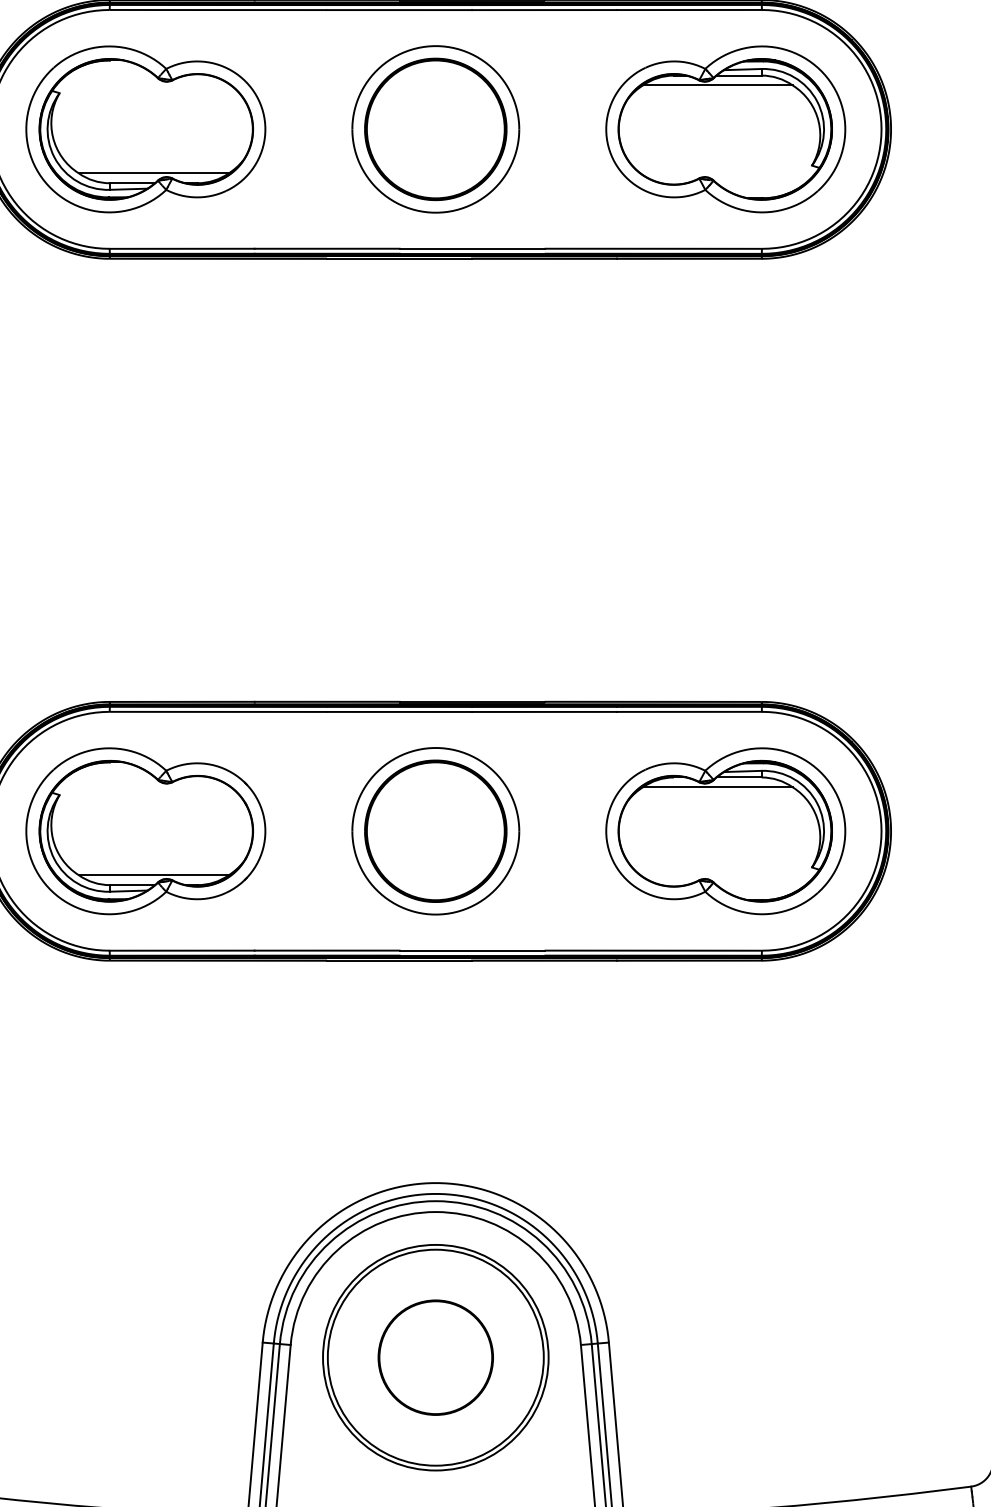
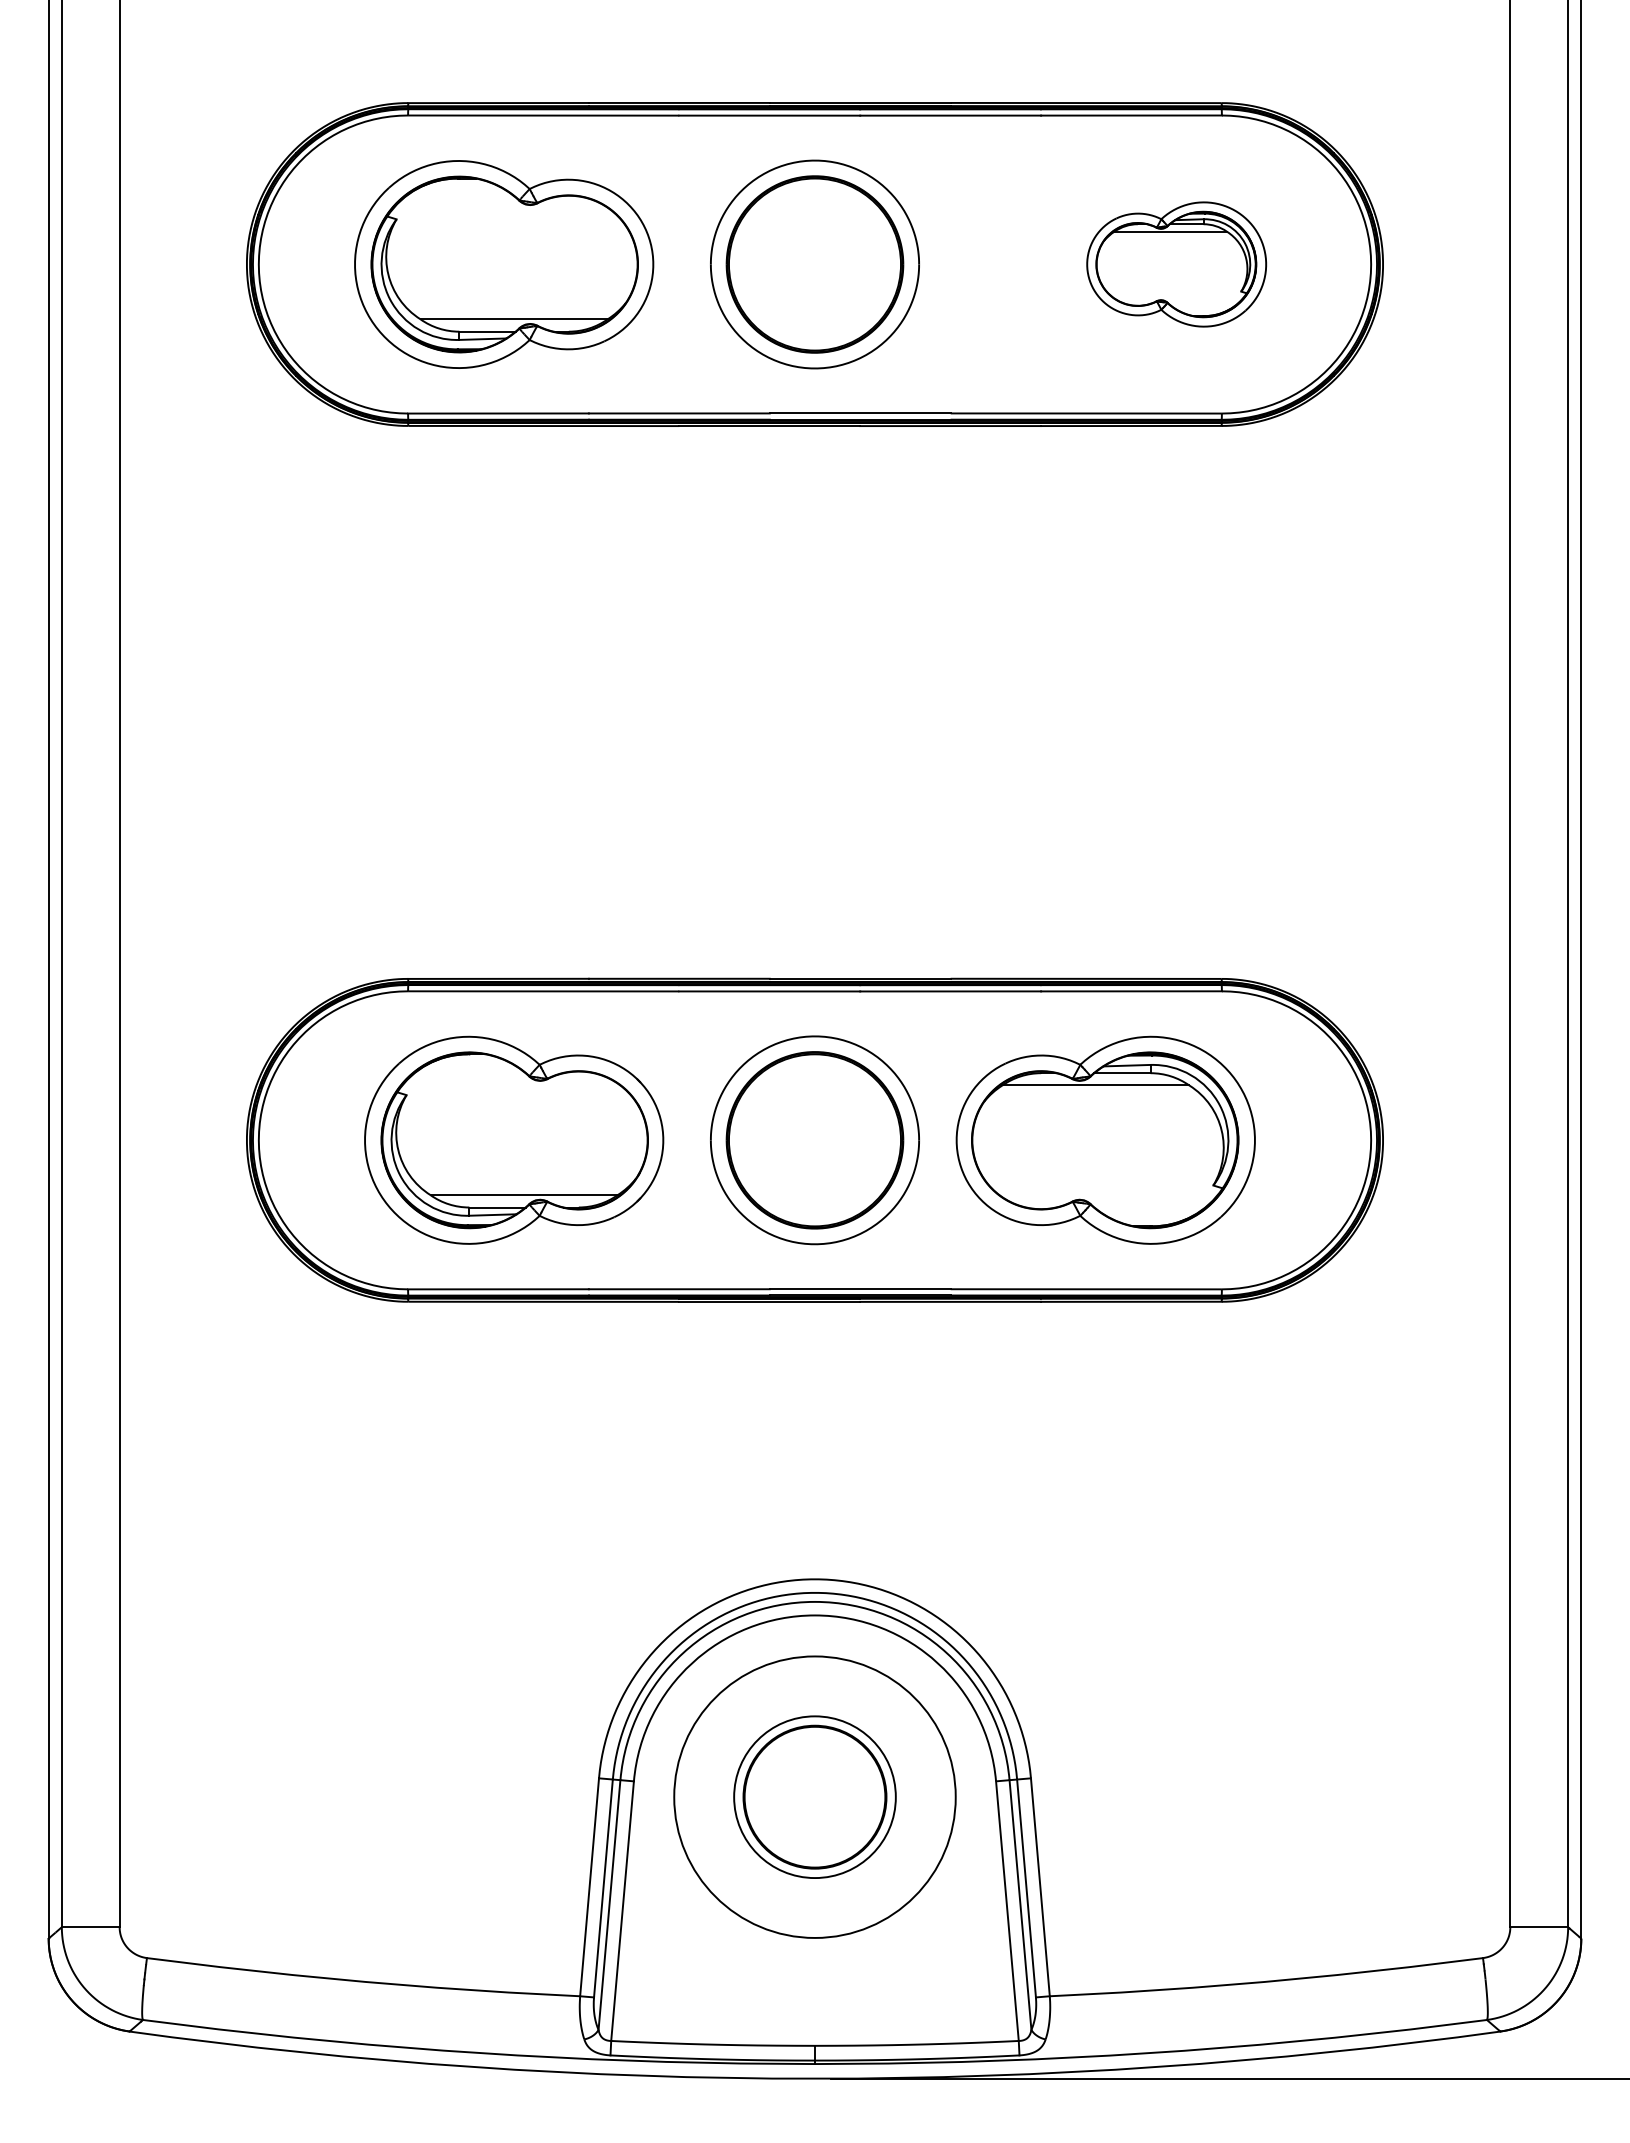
part: (146, 129) -> (504, 264), moved
part: (725, 129) -> (1176, 264), size x0.6
part: (146, 830) -> (514, 1139), moved
part: (725, 830) -> (1105, 1139), moved
circle: (435, 1357) -> (814, 1796), size x0.6

